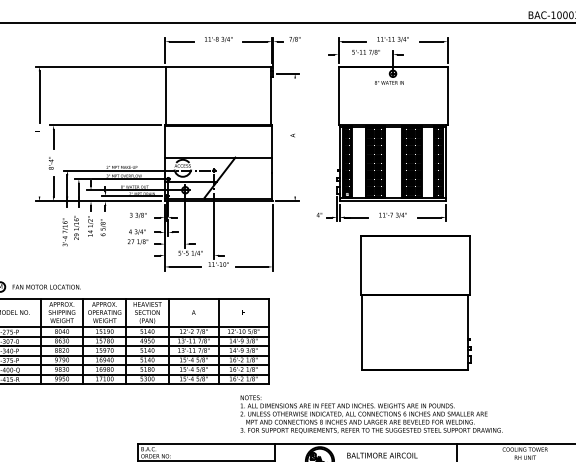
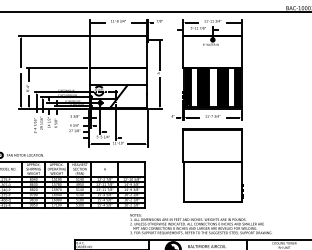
line: (294, 104) -> (159, 56), added
line: (39, 167) -> (21, 90), added
line: (294, 170) -> (159, 92), added
part: (414, 302) -> (212, 165), moved

